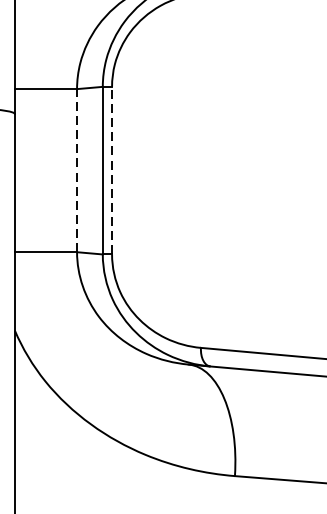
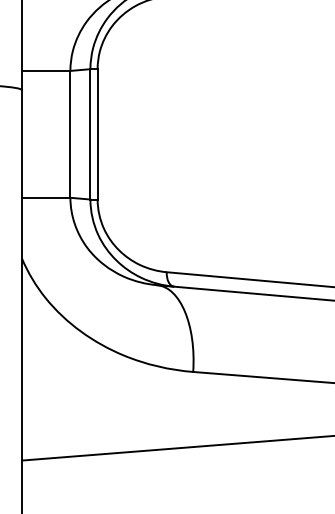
line: (77, 169) -> (70, 133), dashed -> solid
line: (111, 169) -> (97, 133), dashed -> solid

